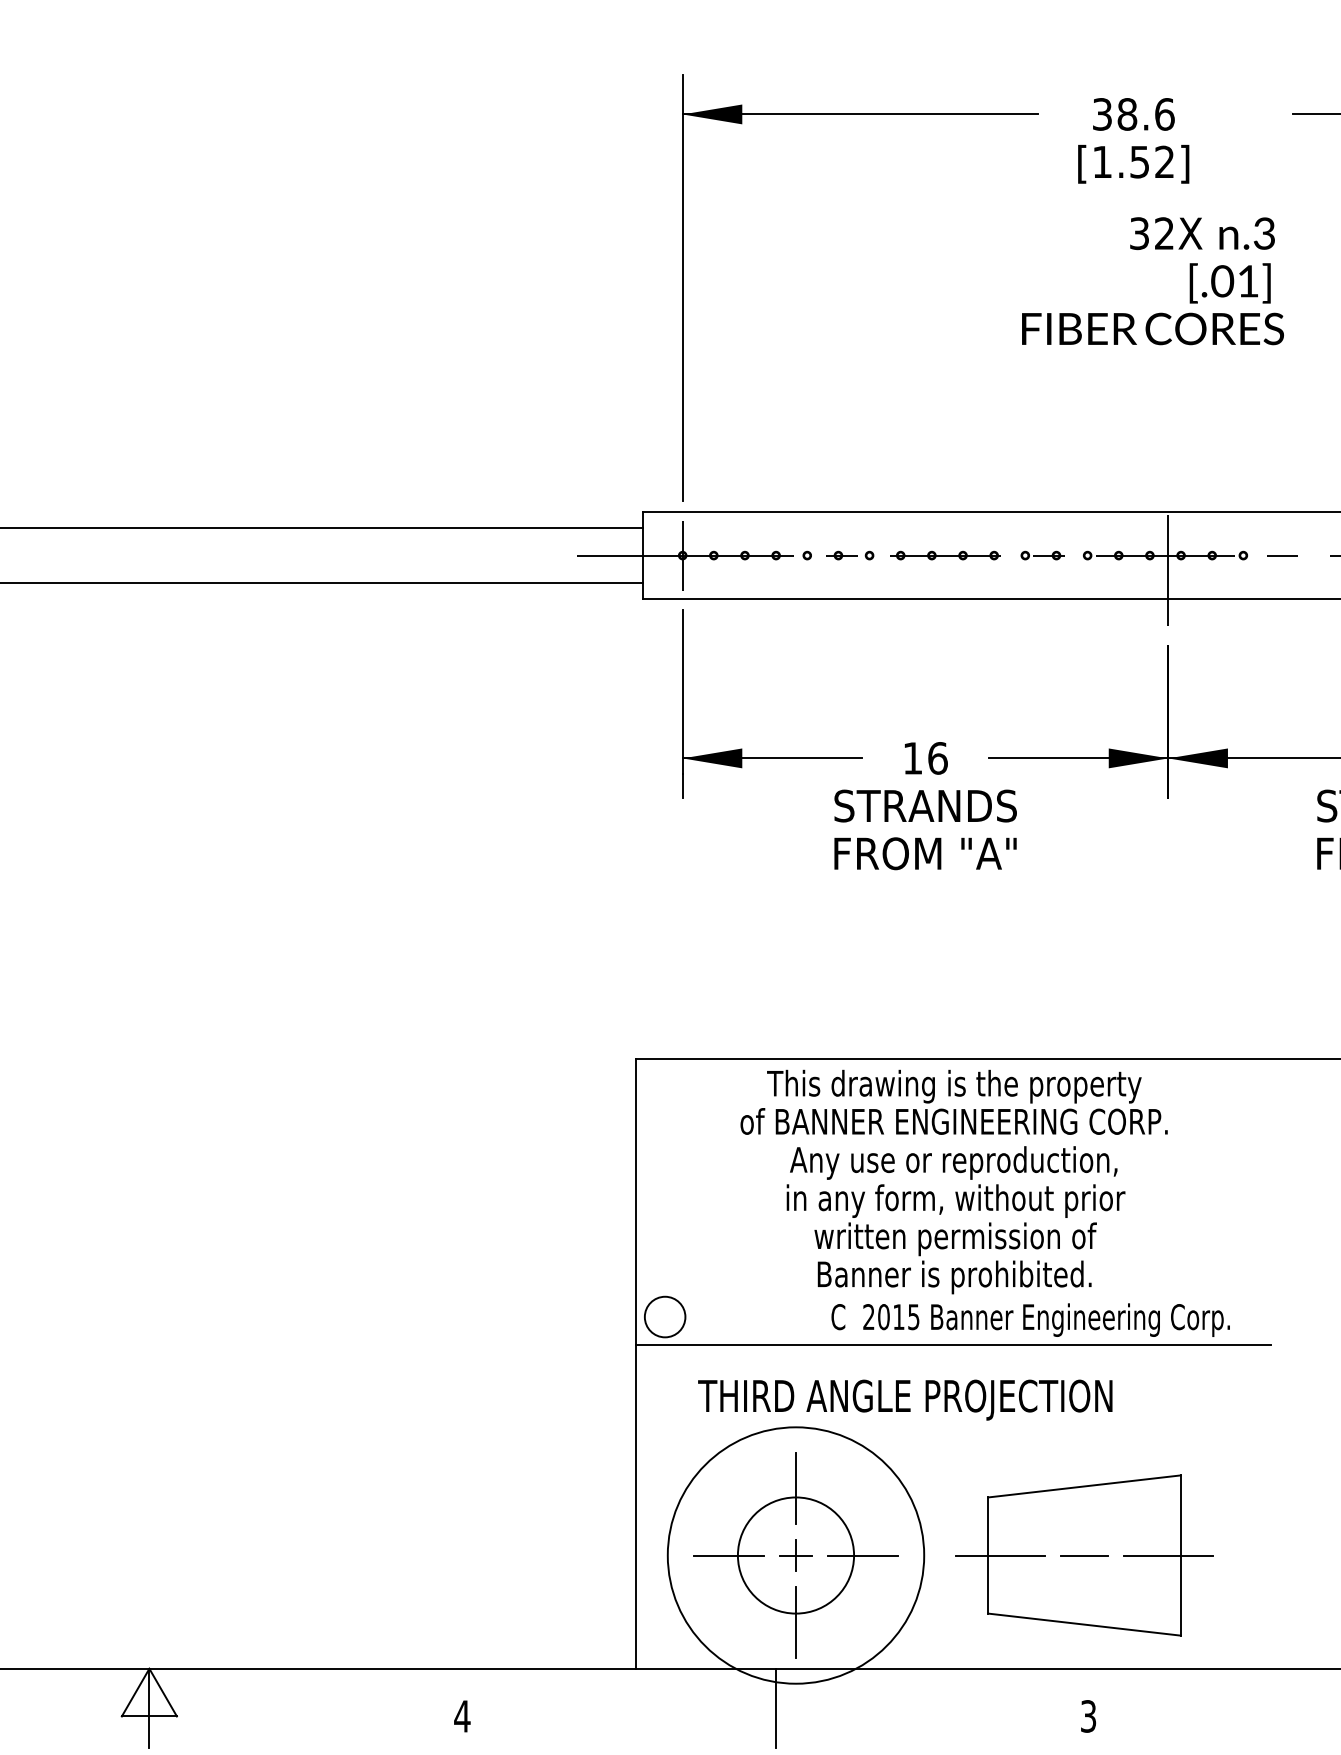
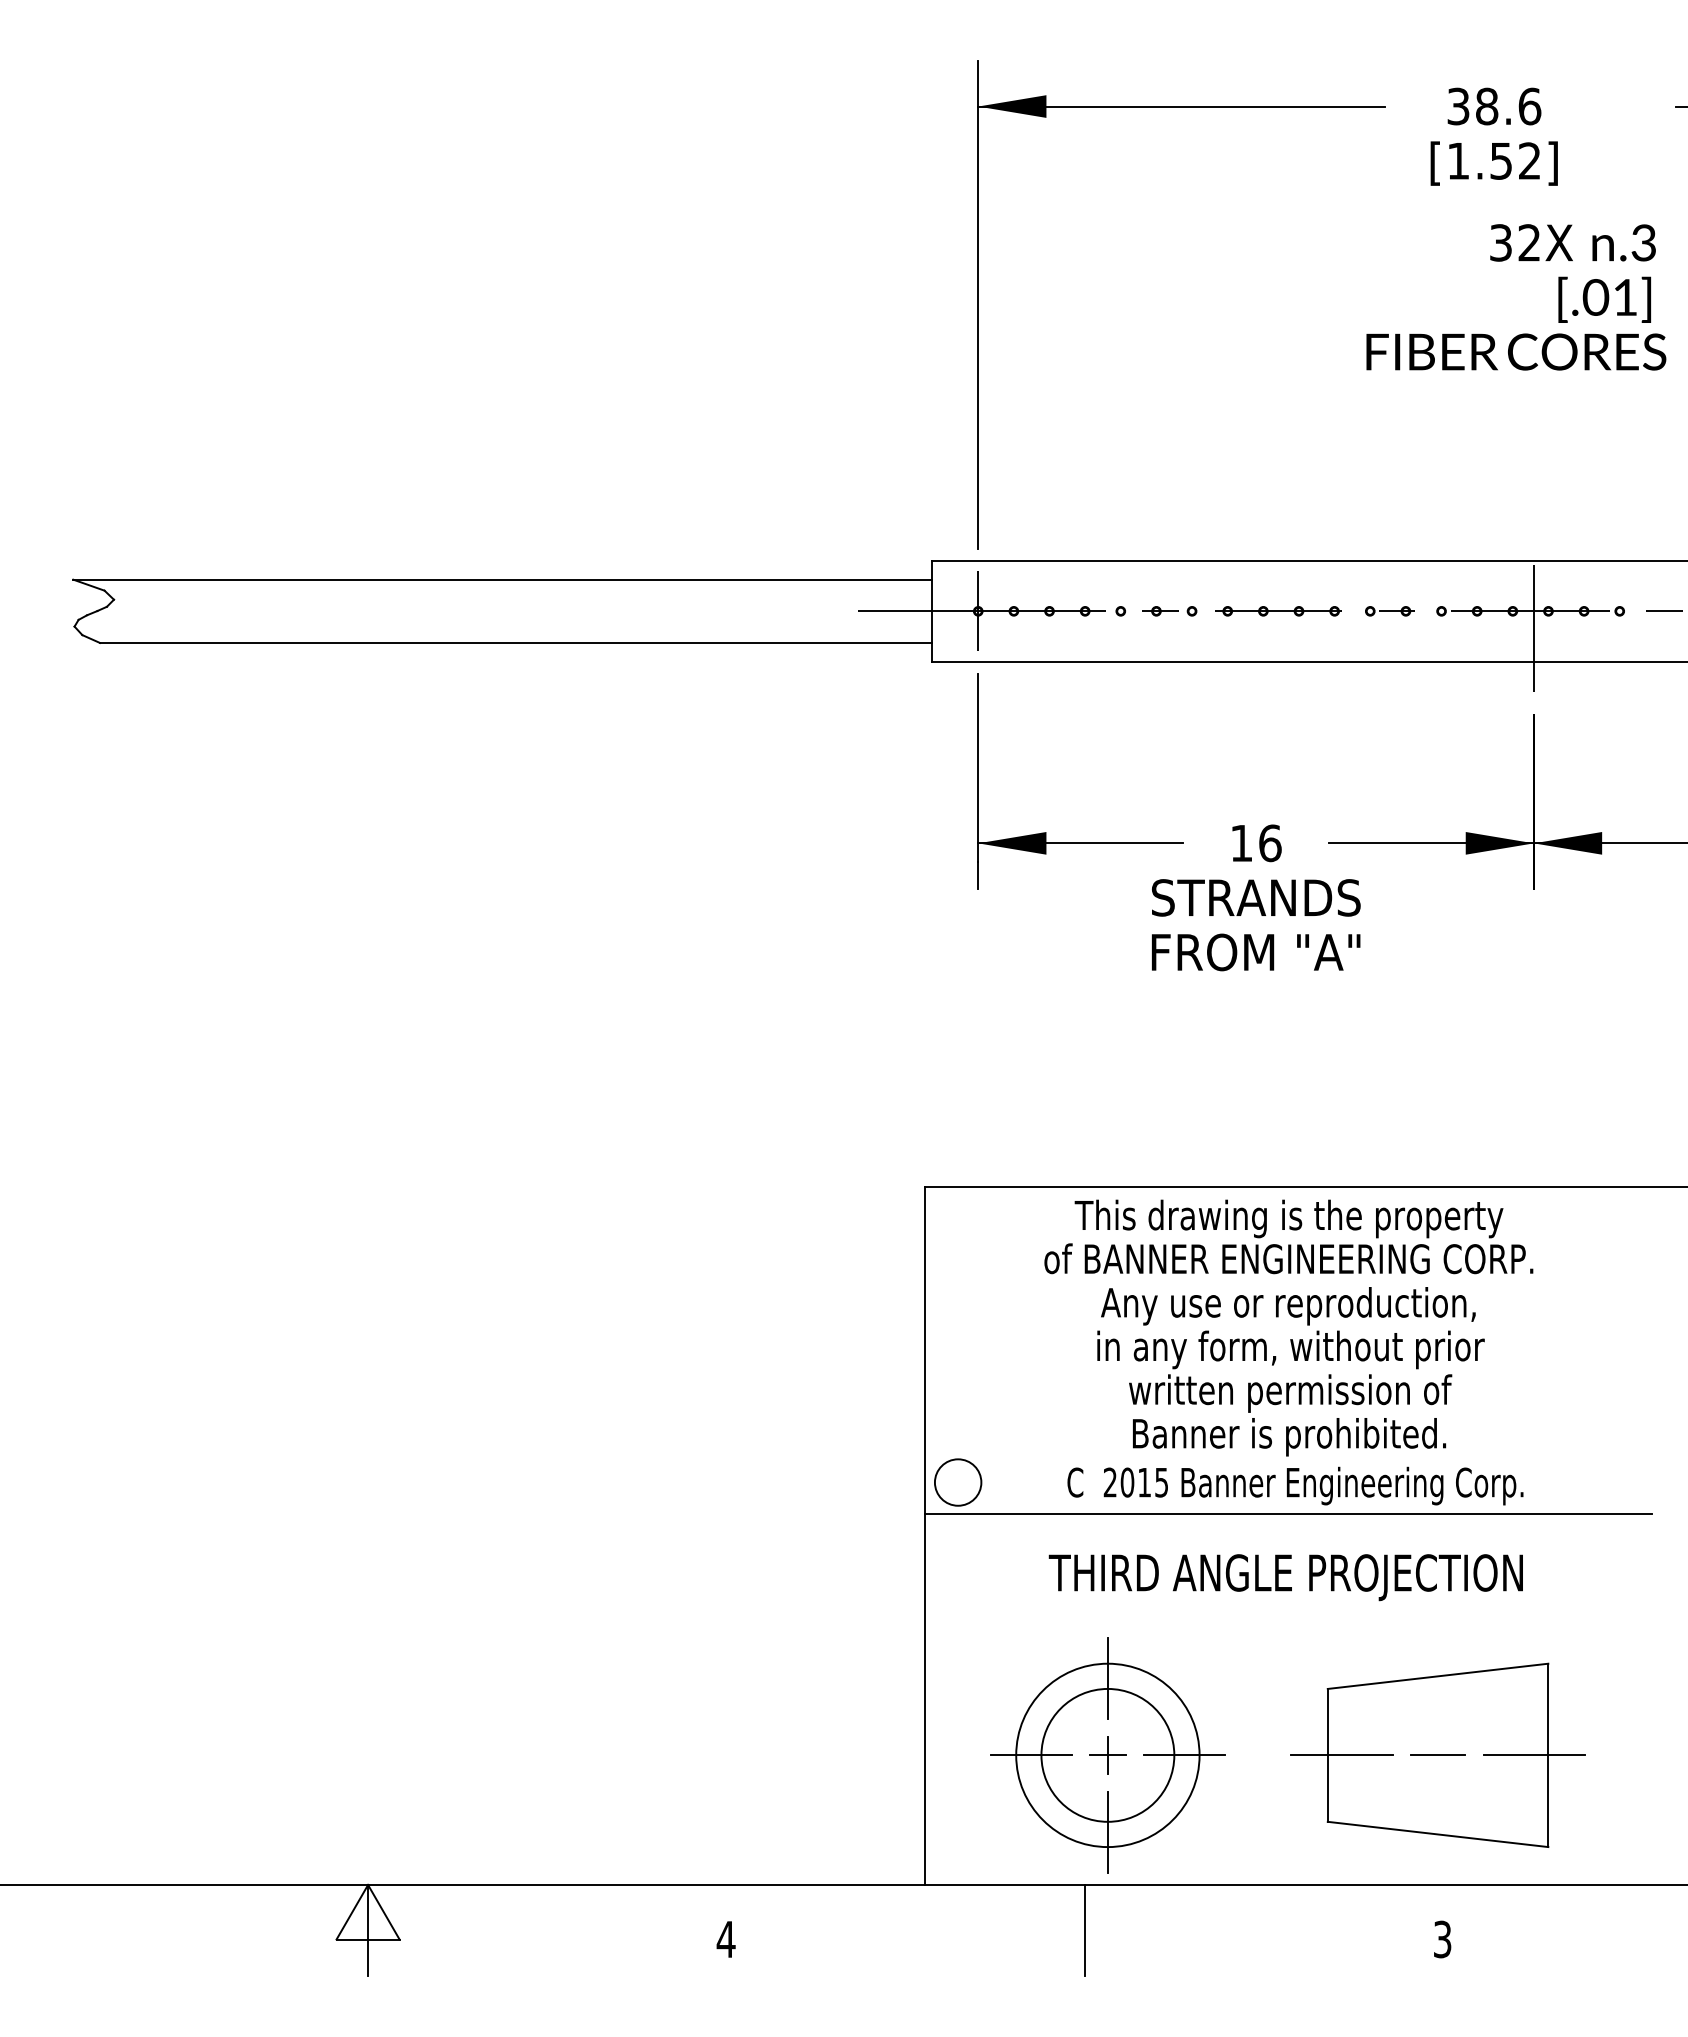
text: (1030, 1319) -> (1295, 1485), moved
text: (904, 1400) -> (1285, 1577), moved
circle: (795, 1555) -> (1107, 1755), size x0.62

